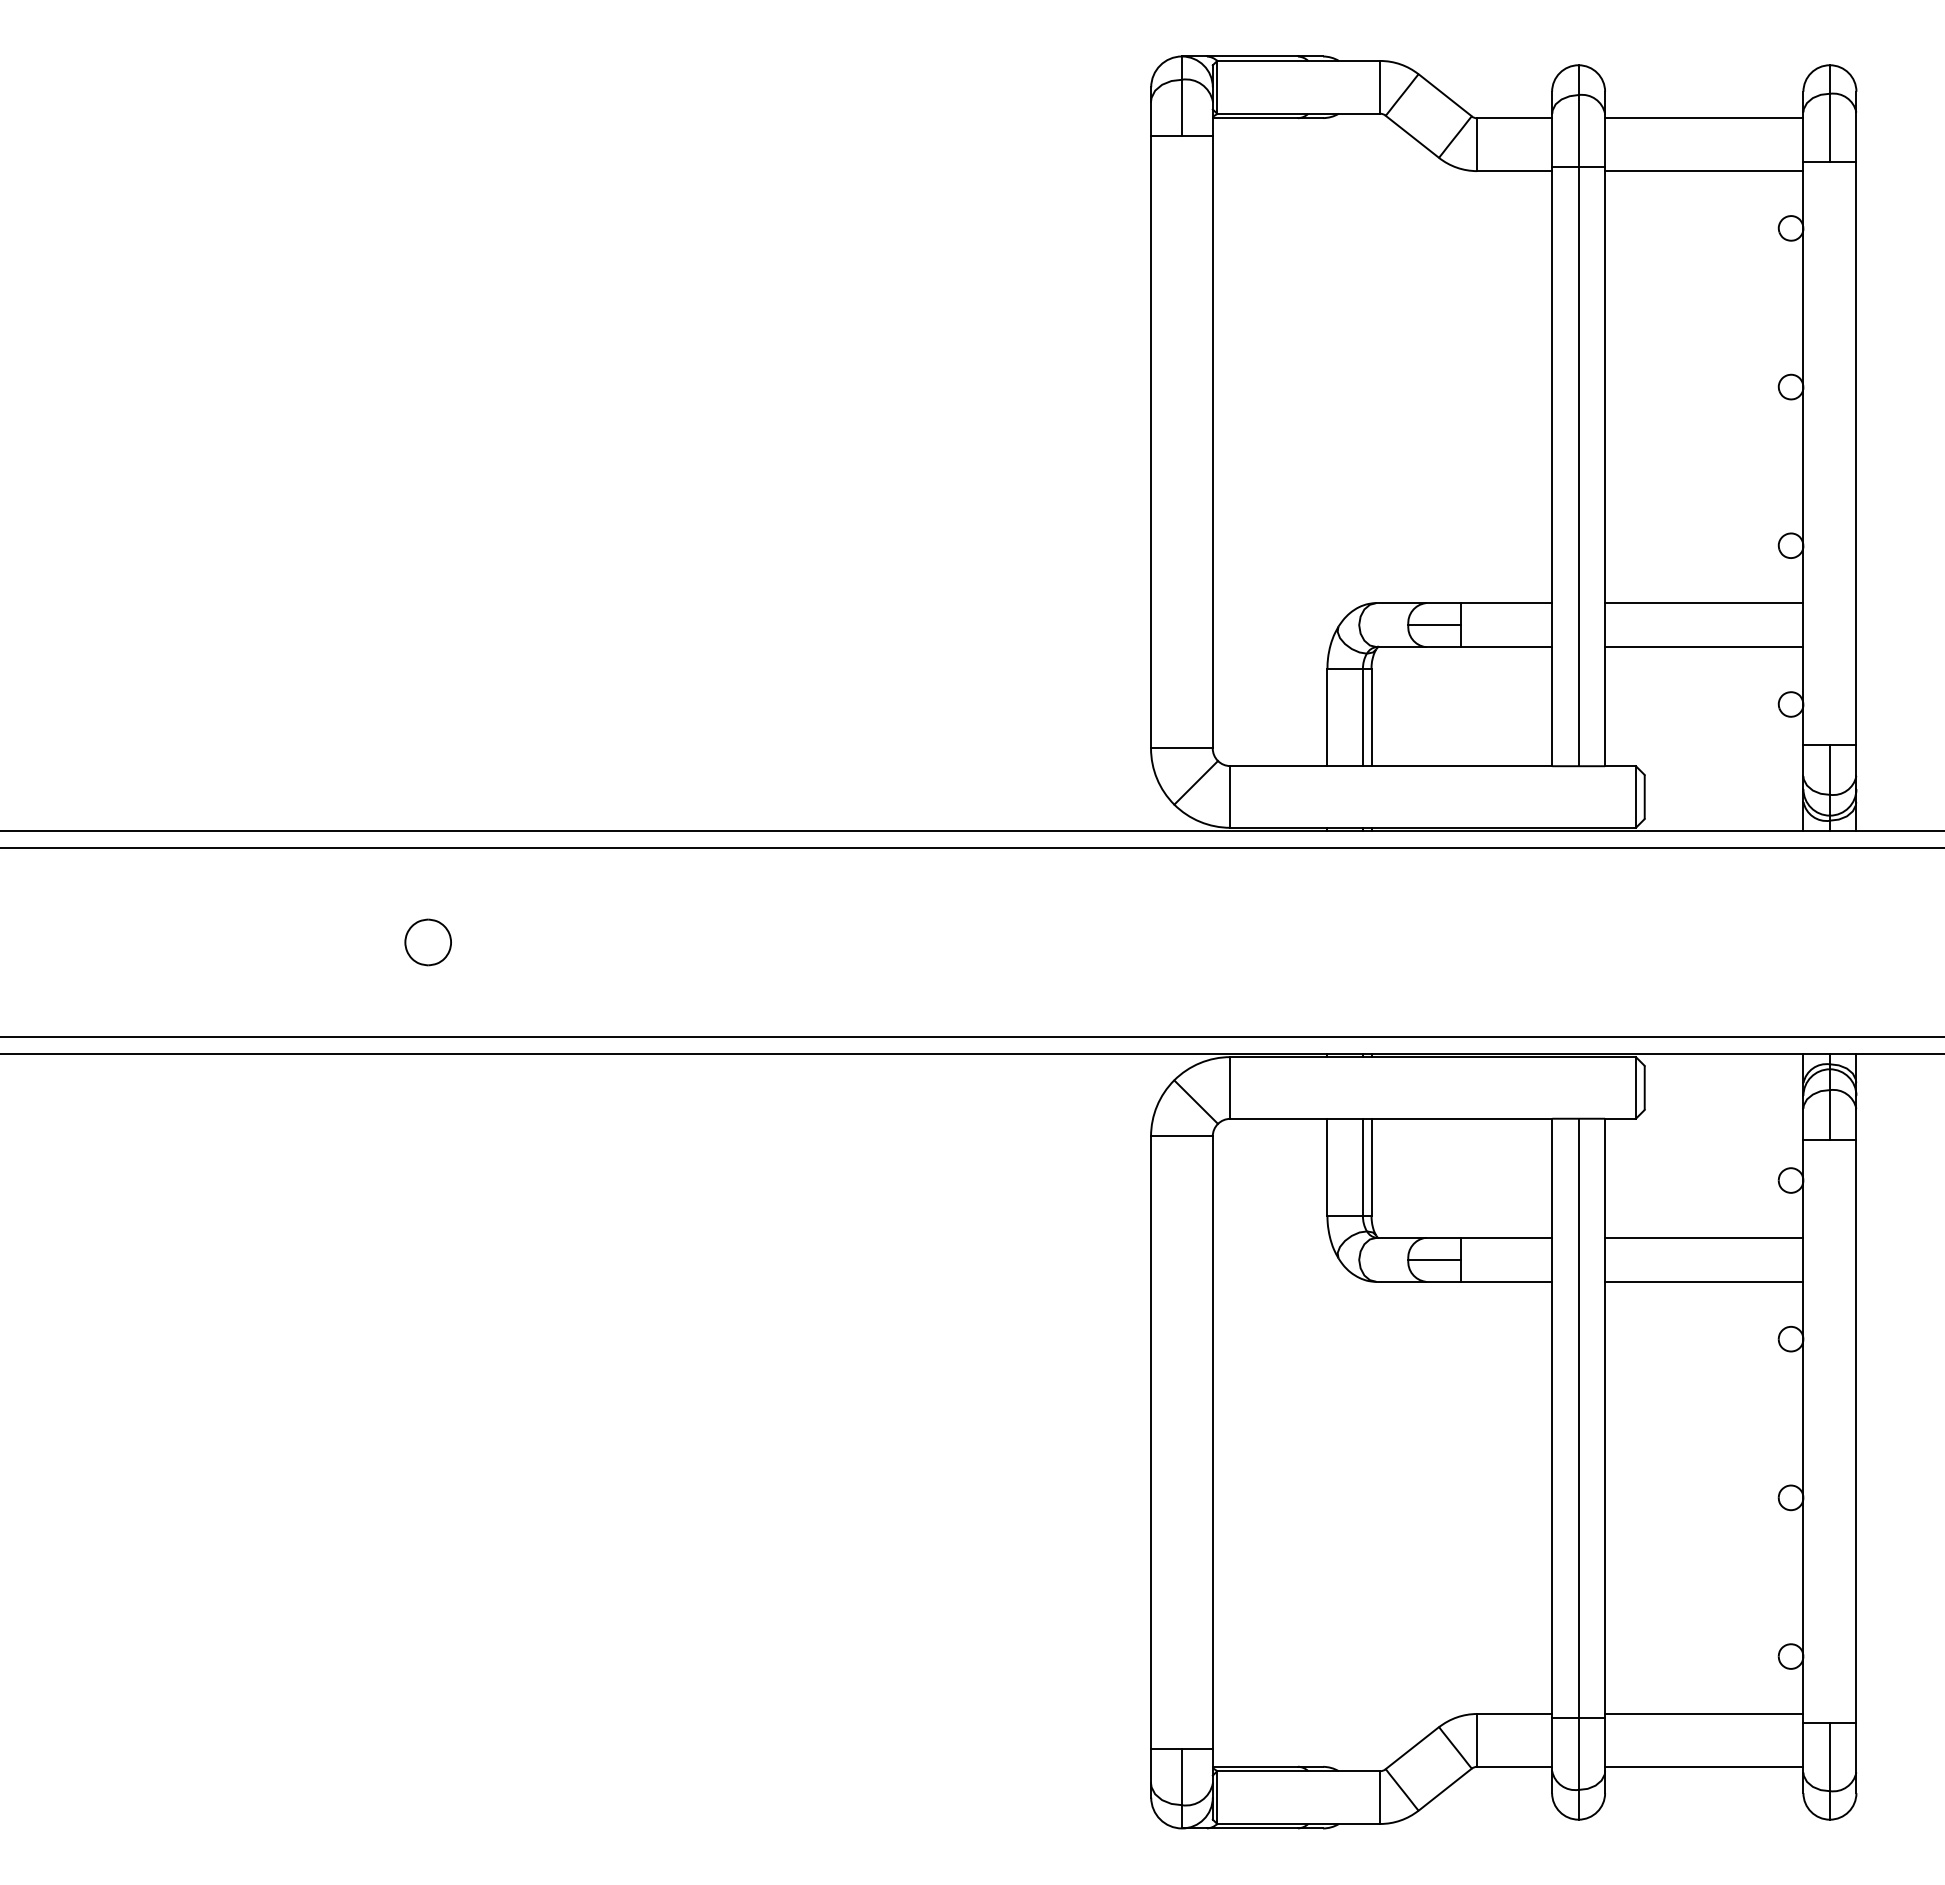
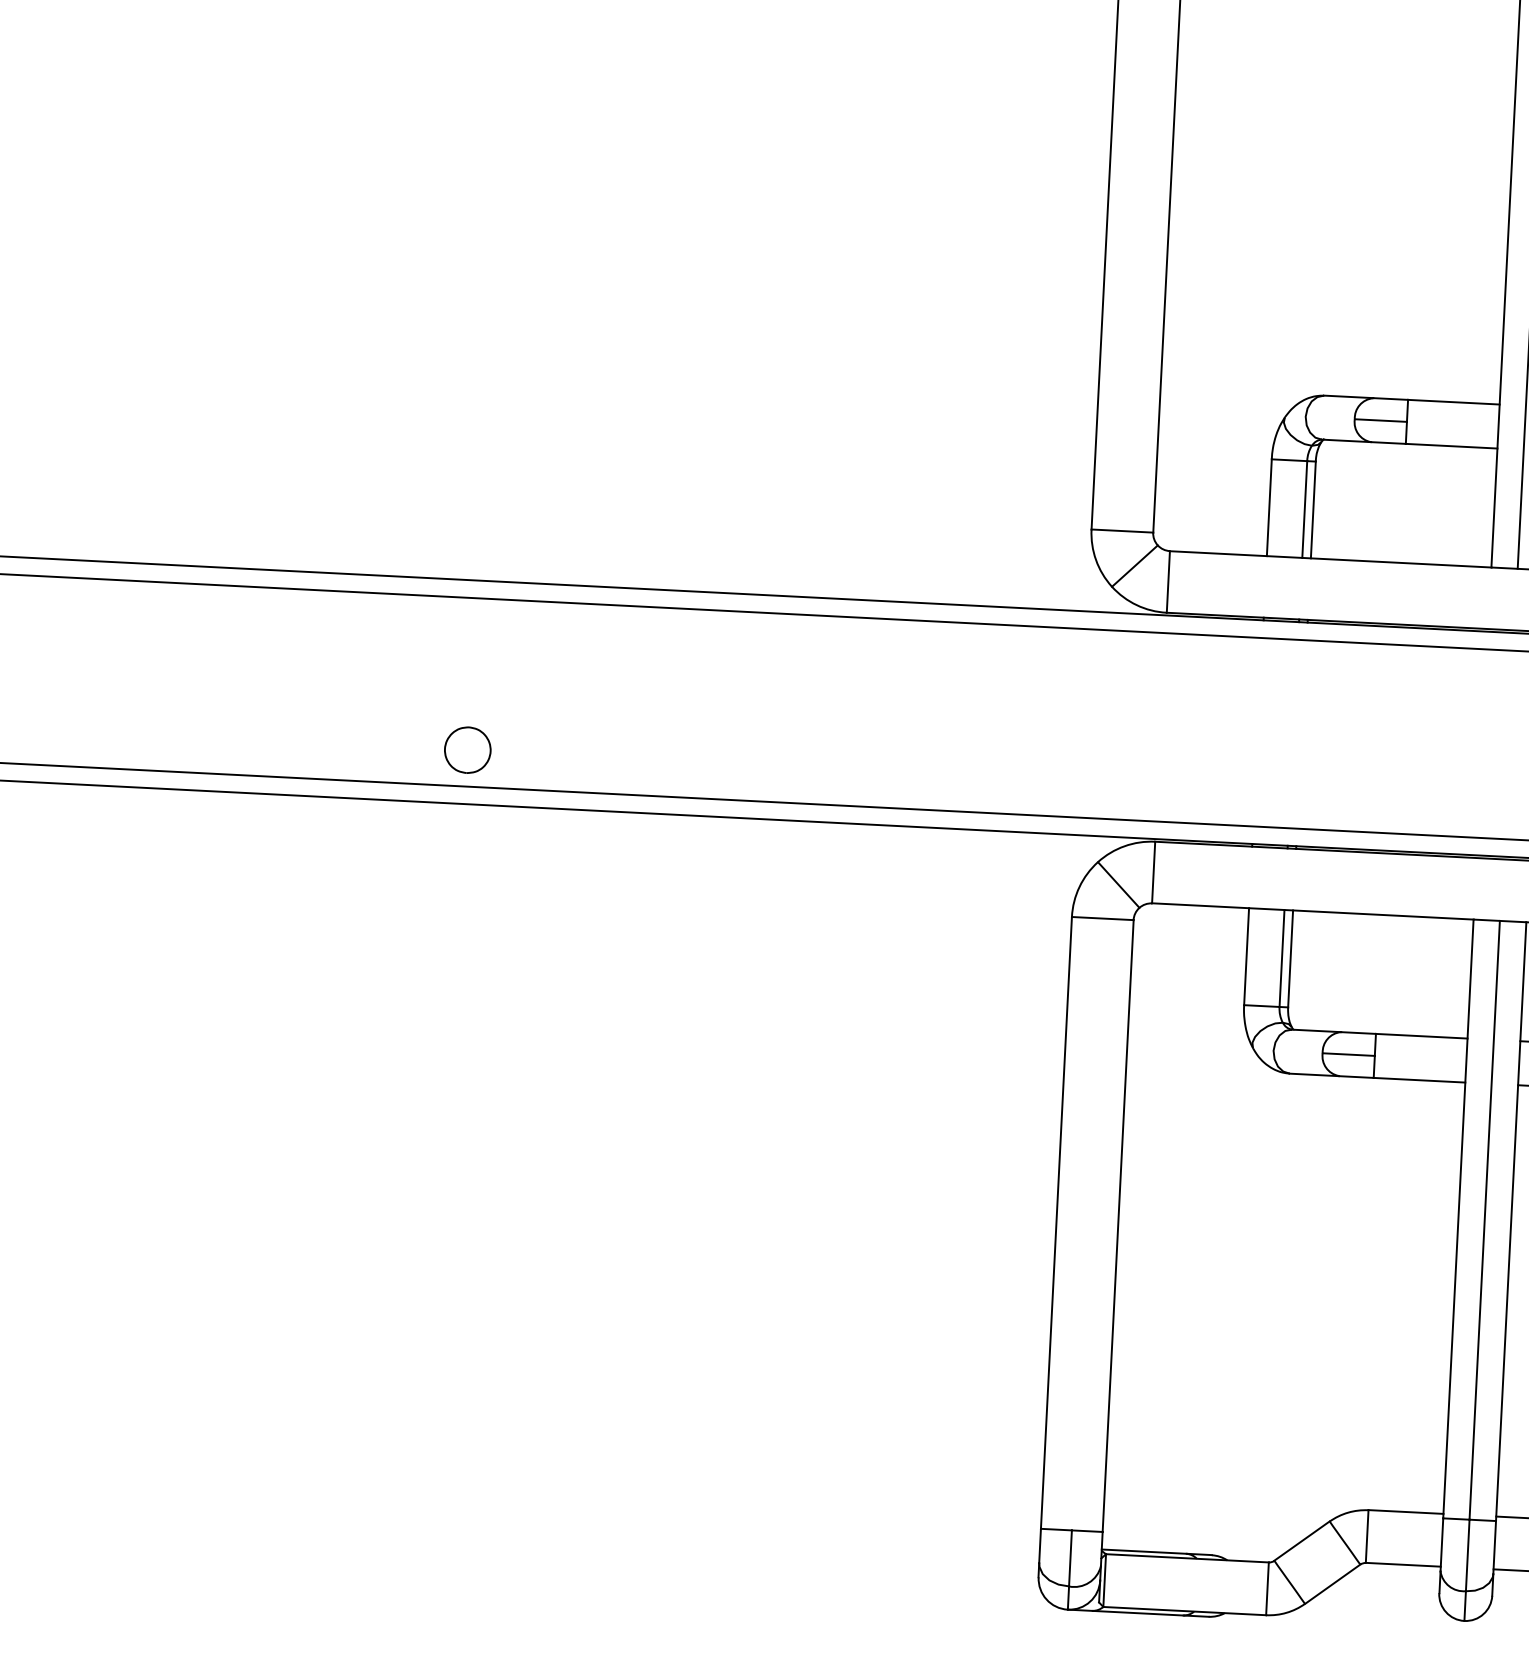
part: (427, 942) -> (467, 750), moved

